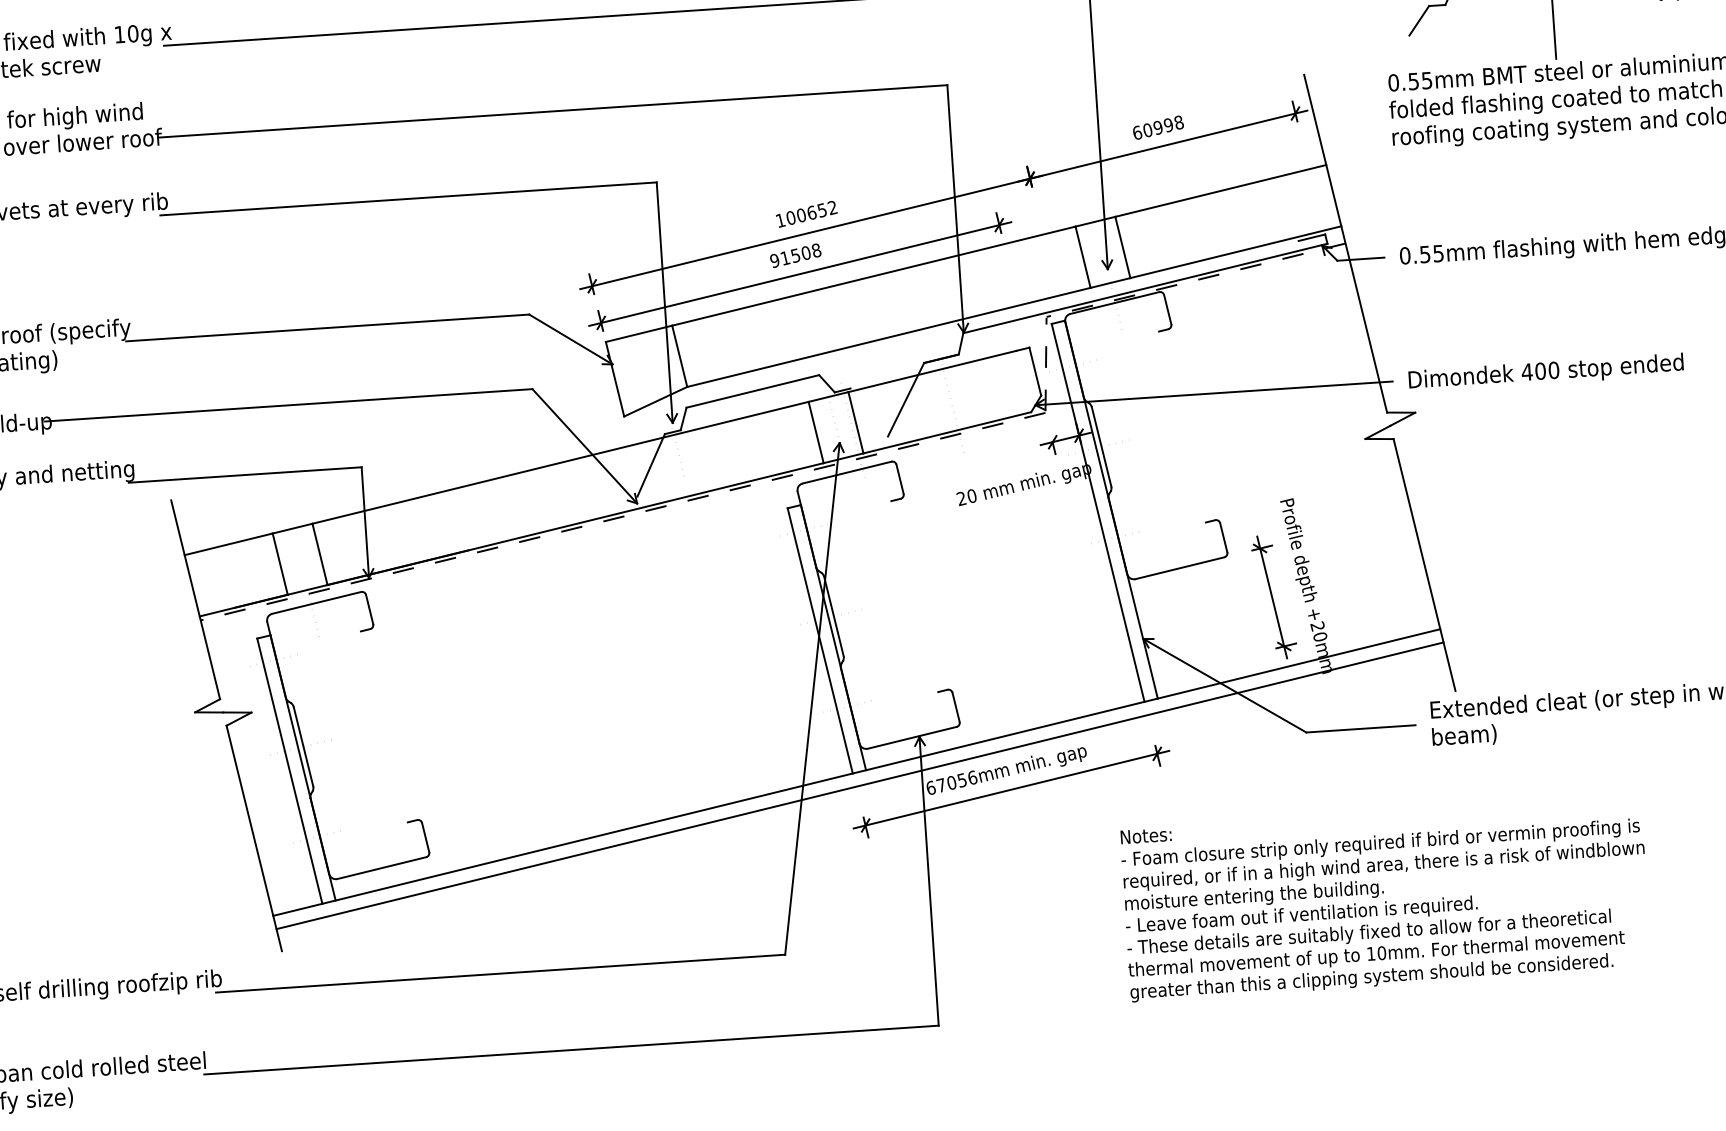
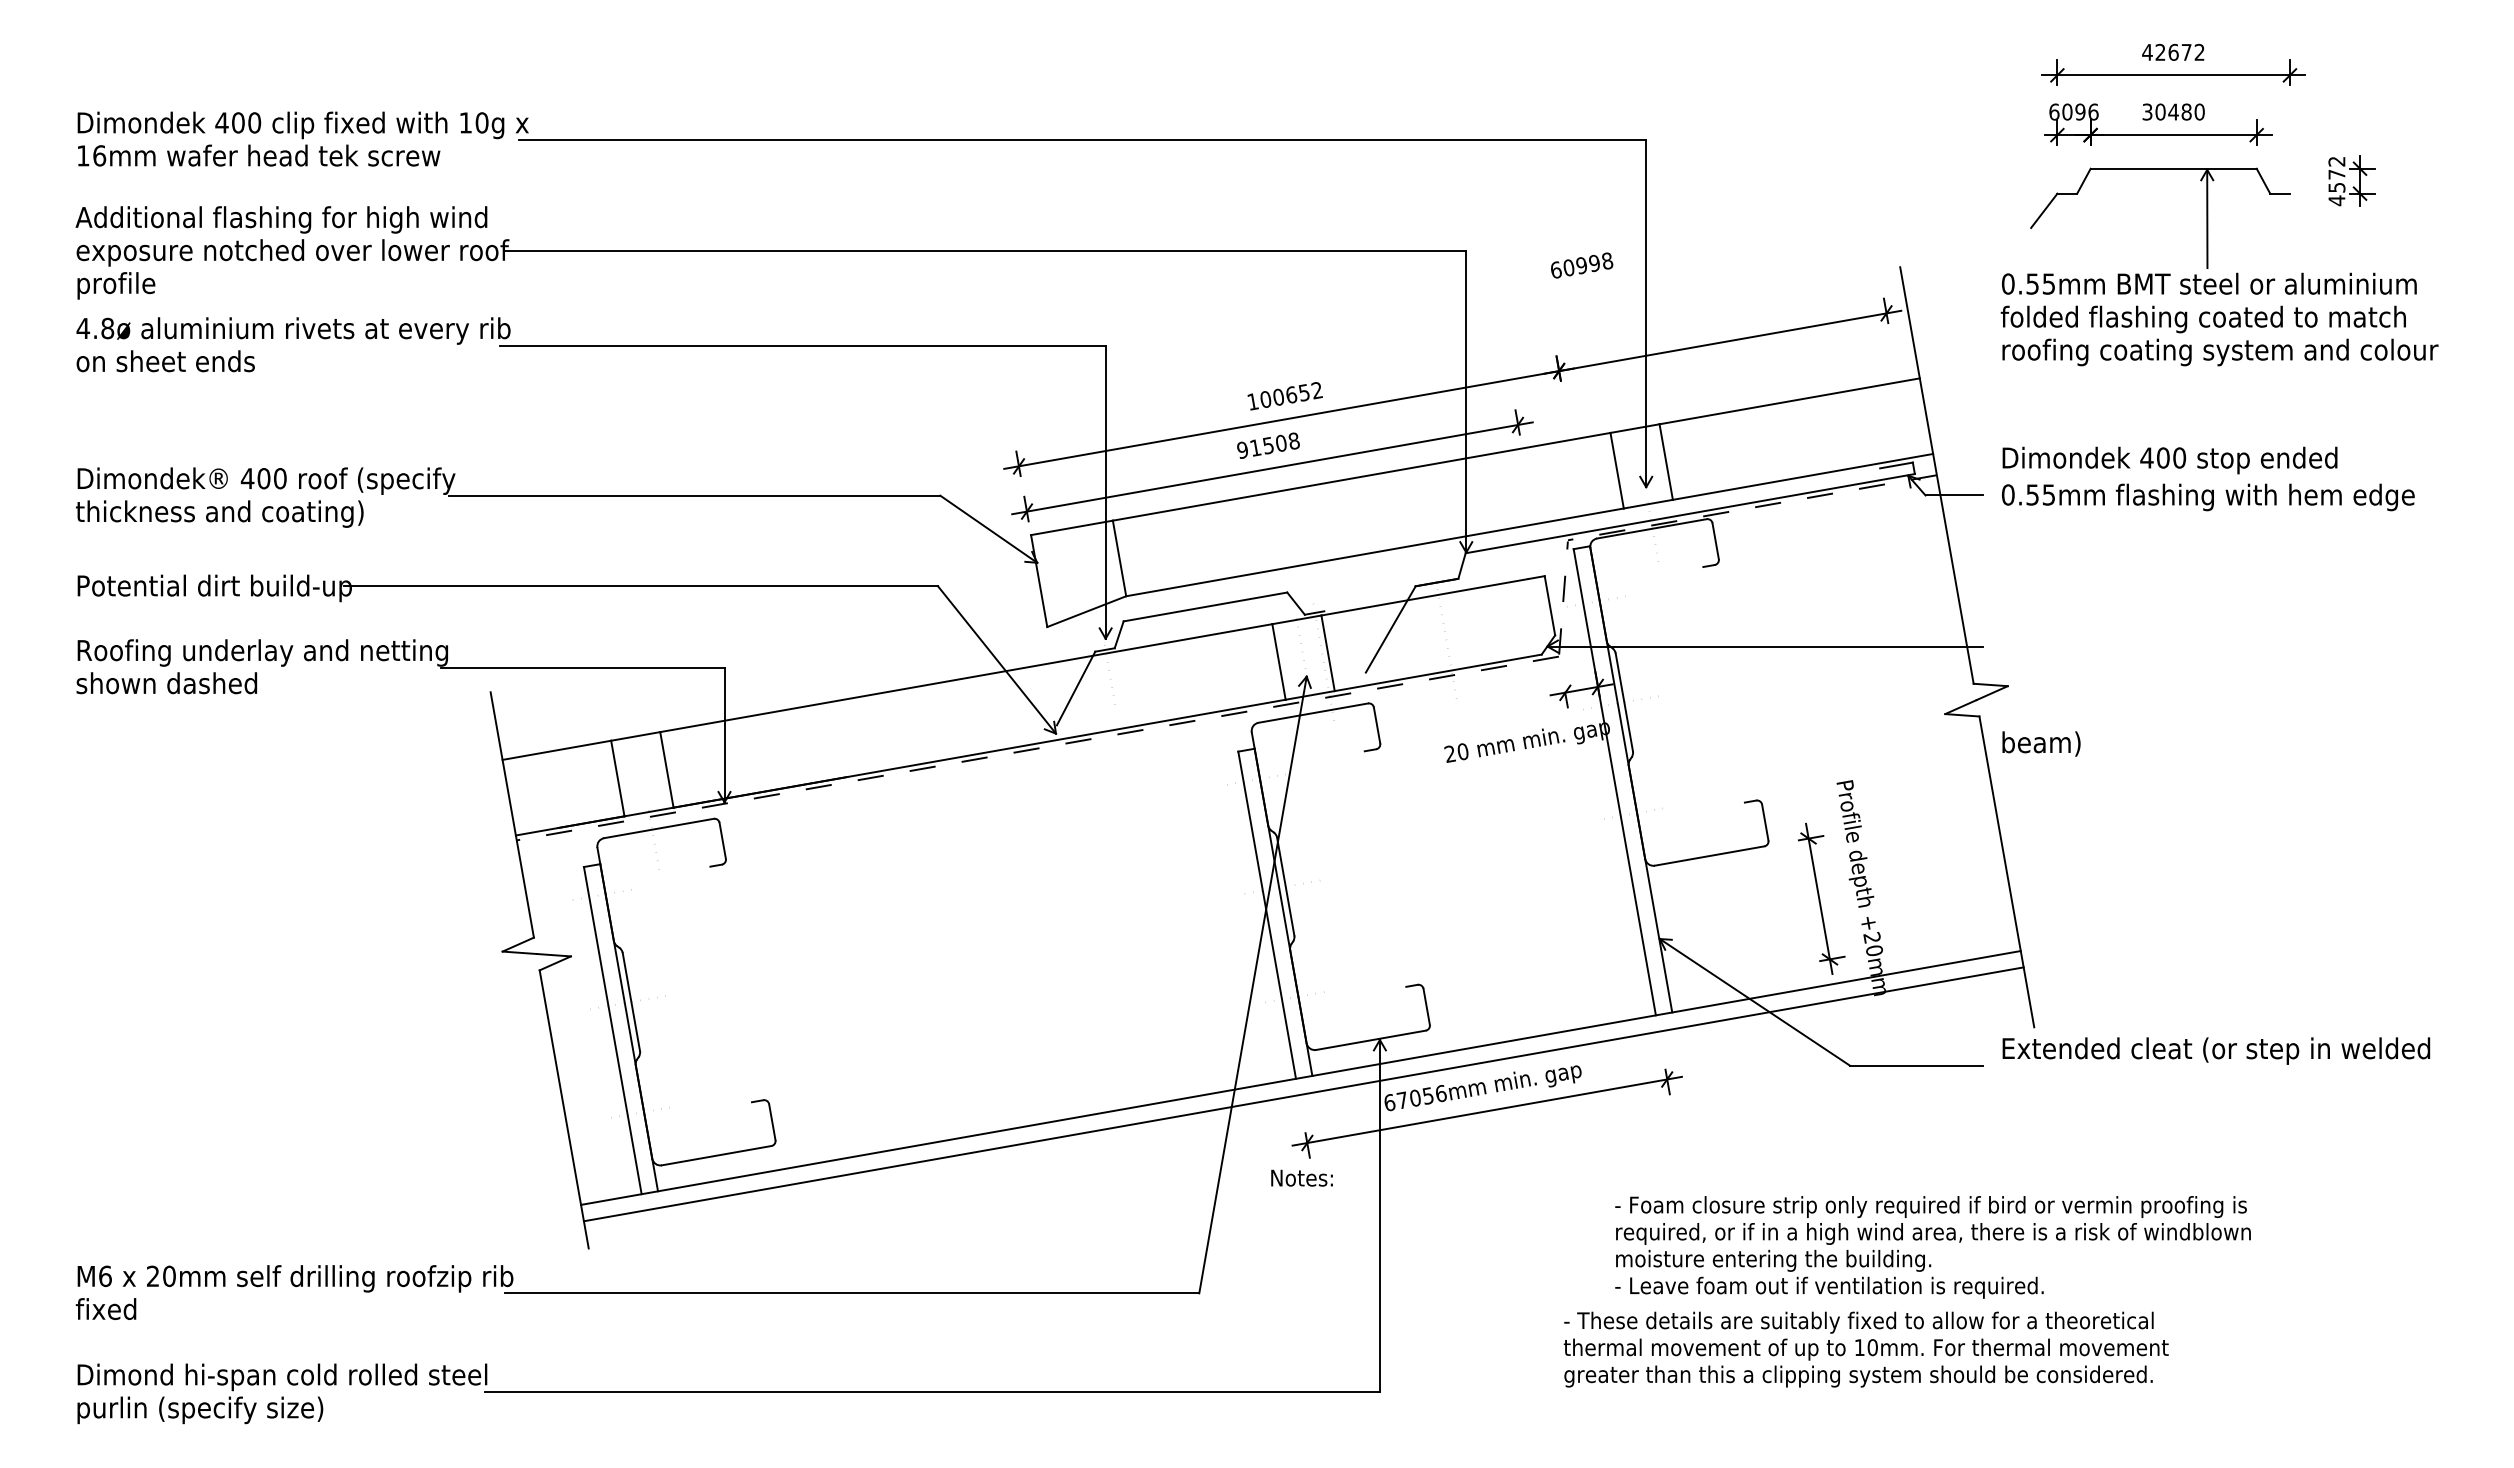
text: (1158, 127) -> (1582, 265), moved
text: (1545, 372) -> (2169, 460), moved
text: (1464, 735) -> (2041, 743), moved
text: (1145, 835) -> (1301, 1177), moved
text: (1376, 955) -> (1865, 1349), moved

